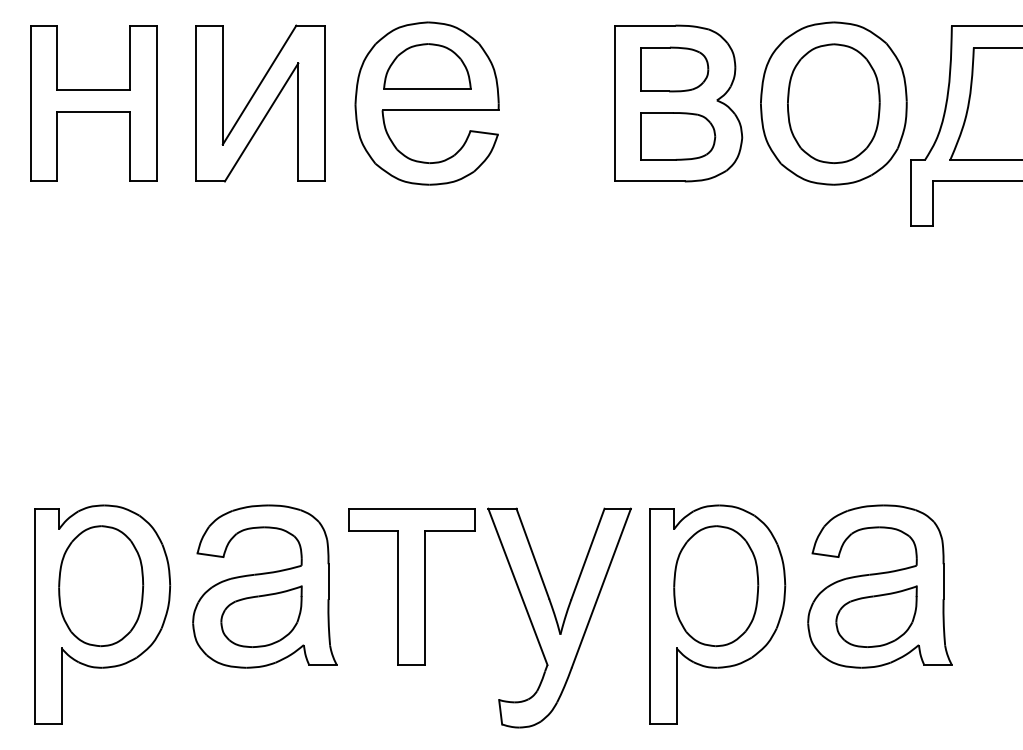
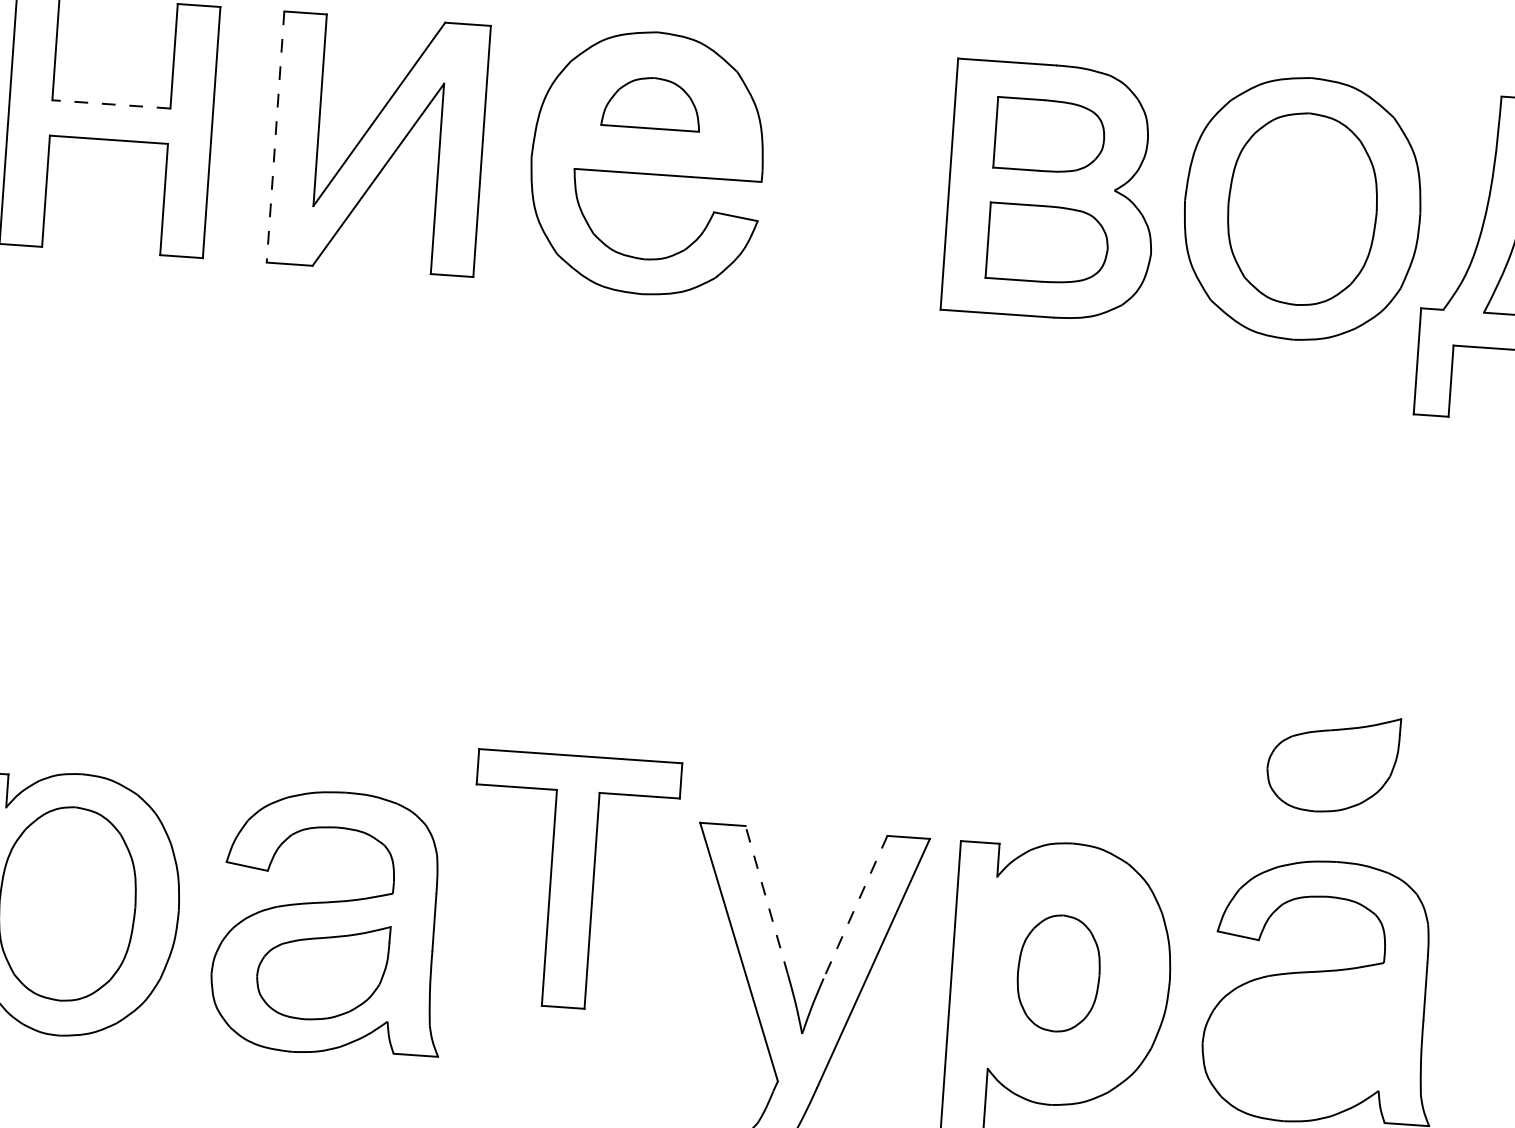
part: (427, 66) -> (651, 103), size x0.7
line: (93, 90) -> (111, 104), solid -> dashed
line: (196, 103) -> (275, 136), solid -> dashed
line: (532, 553) -> (766, 899), solid -> dashed
line: (587, 554) -> (854, 907), solid -> dashed
part: (411, 586) -> (571, 881), moved
part: (716, 586) -> (1059, 973), size x0.6
part: (876, 616) -> (1332, 763), moved

